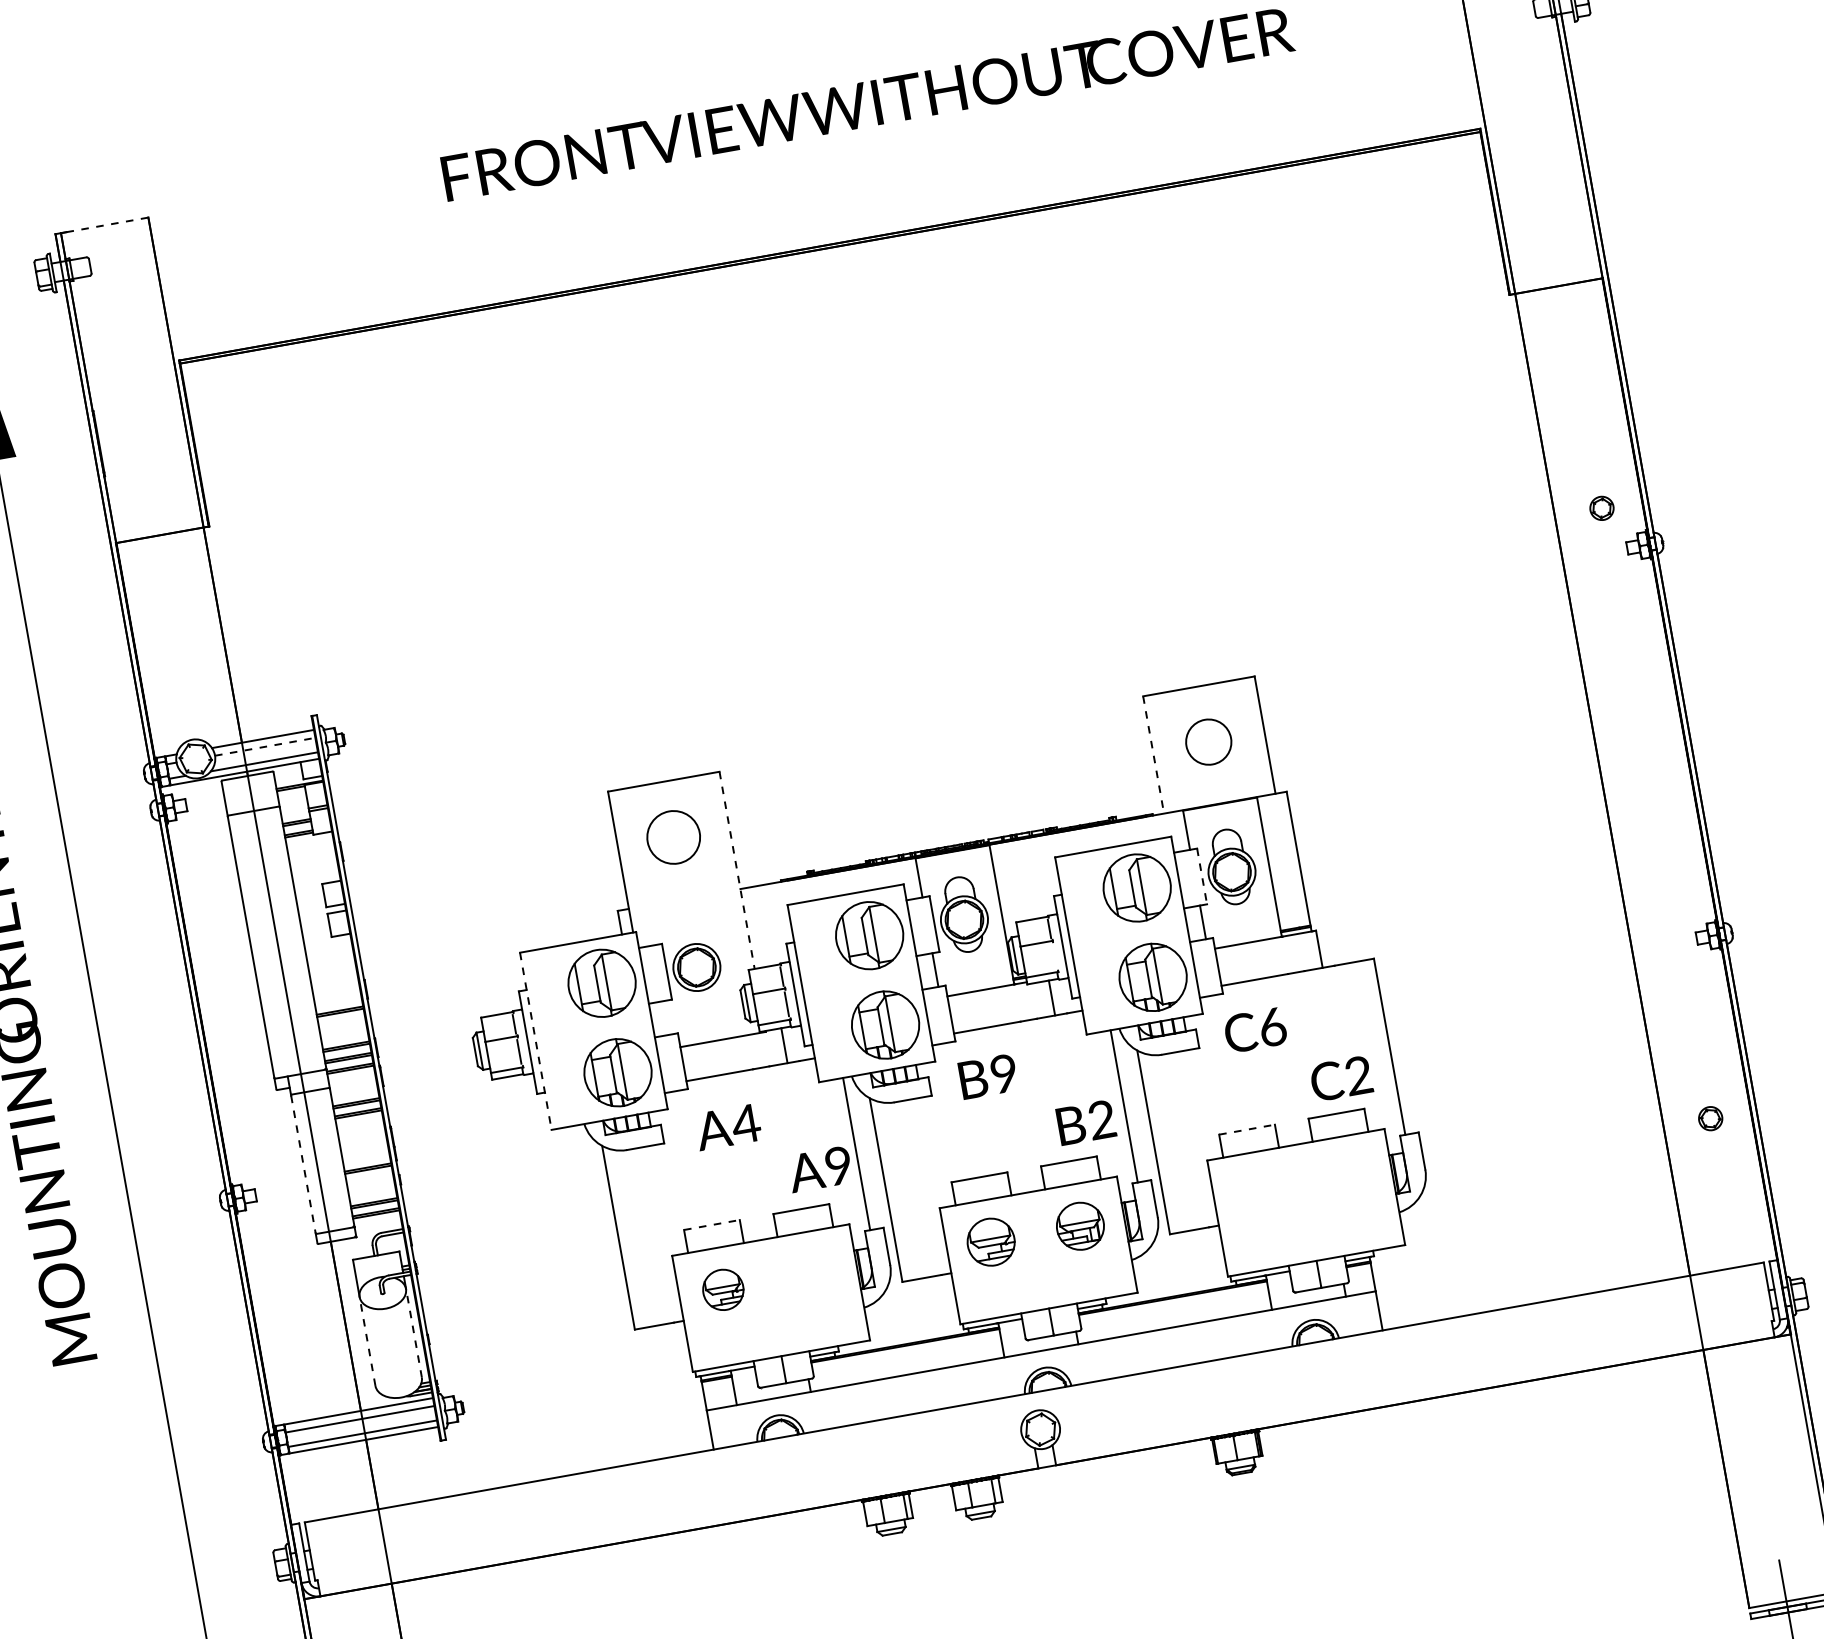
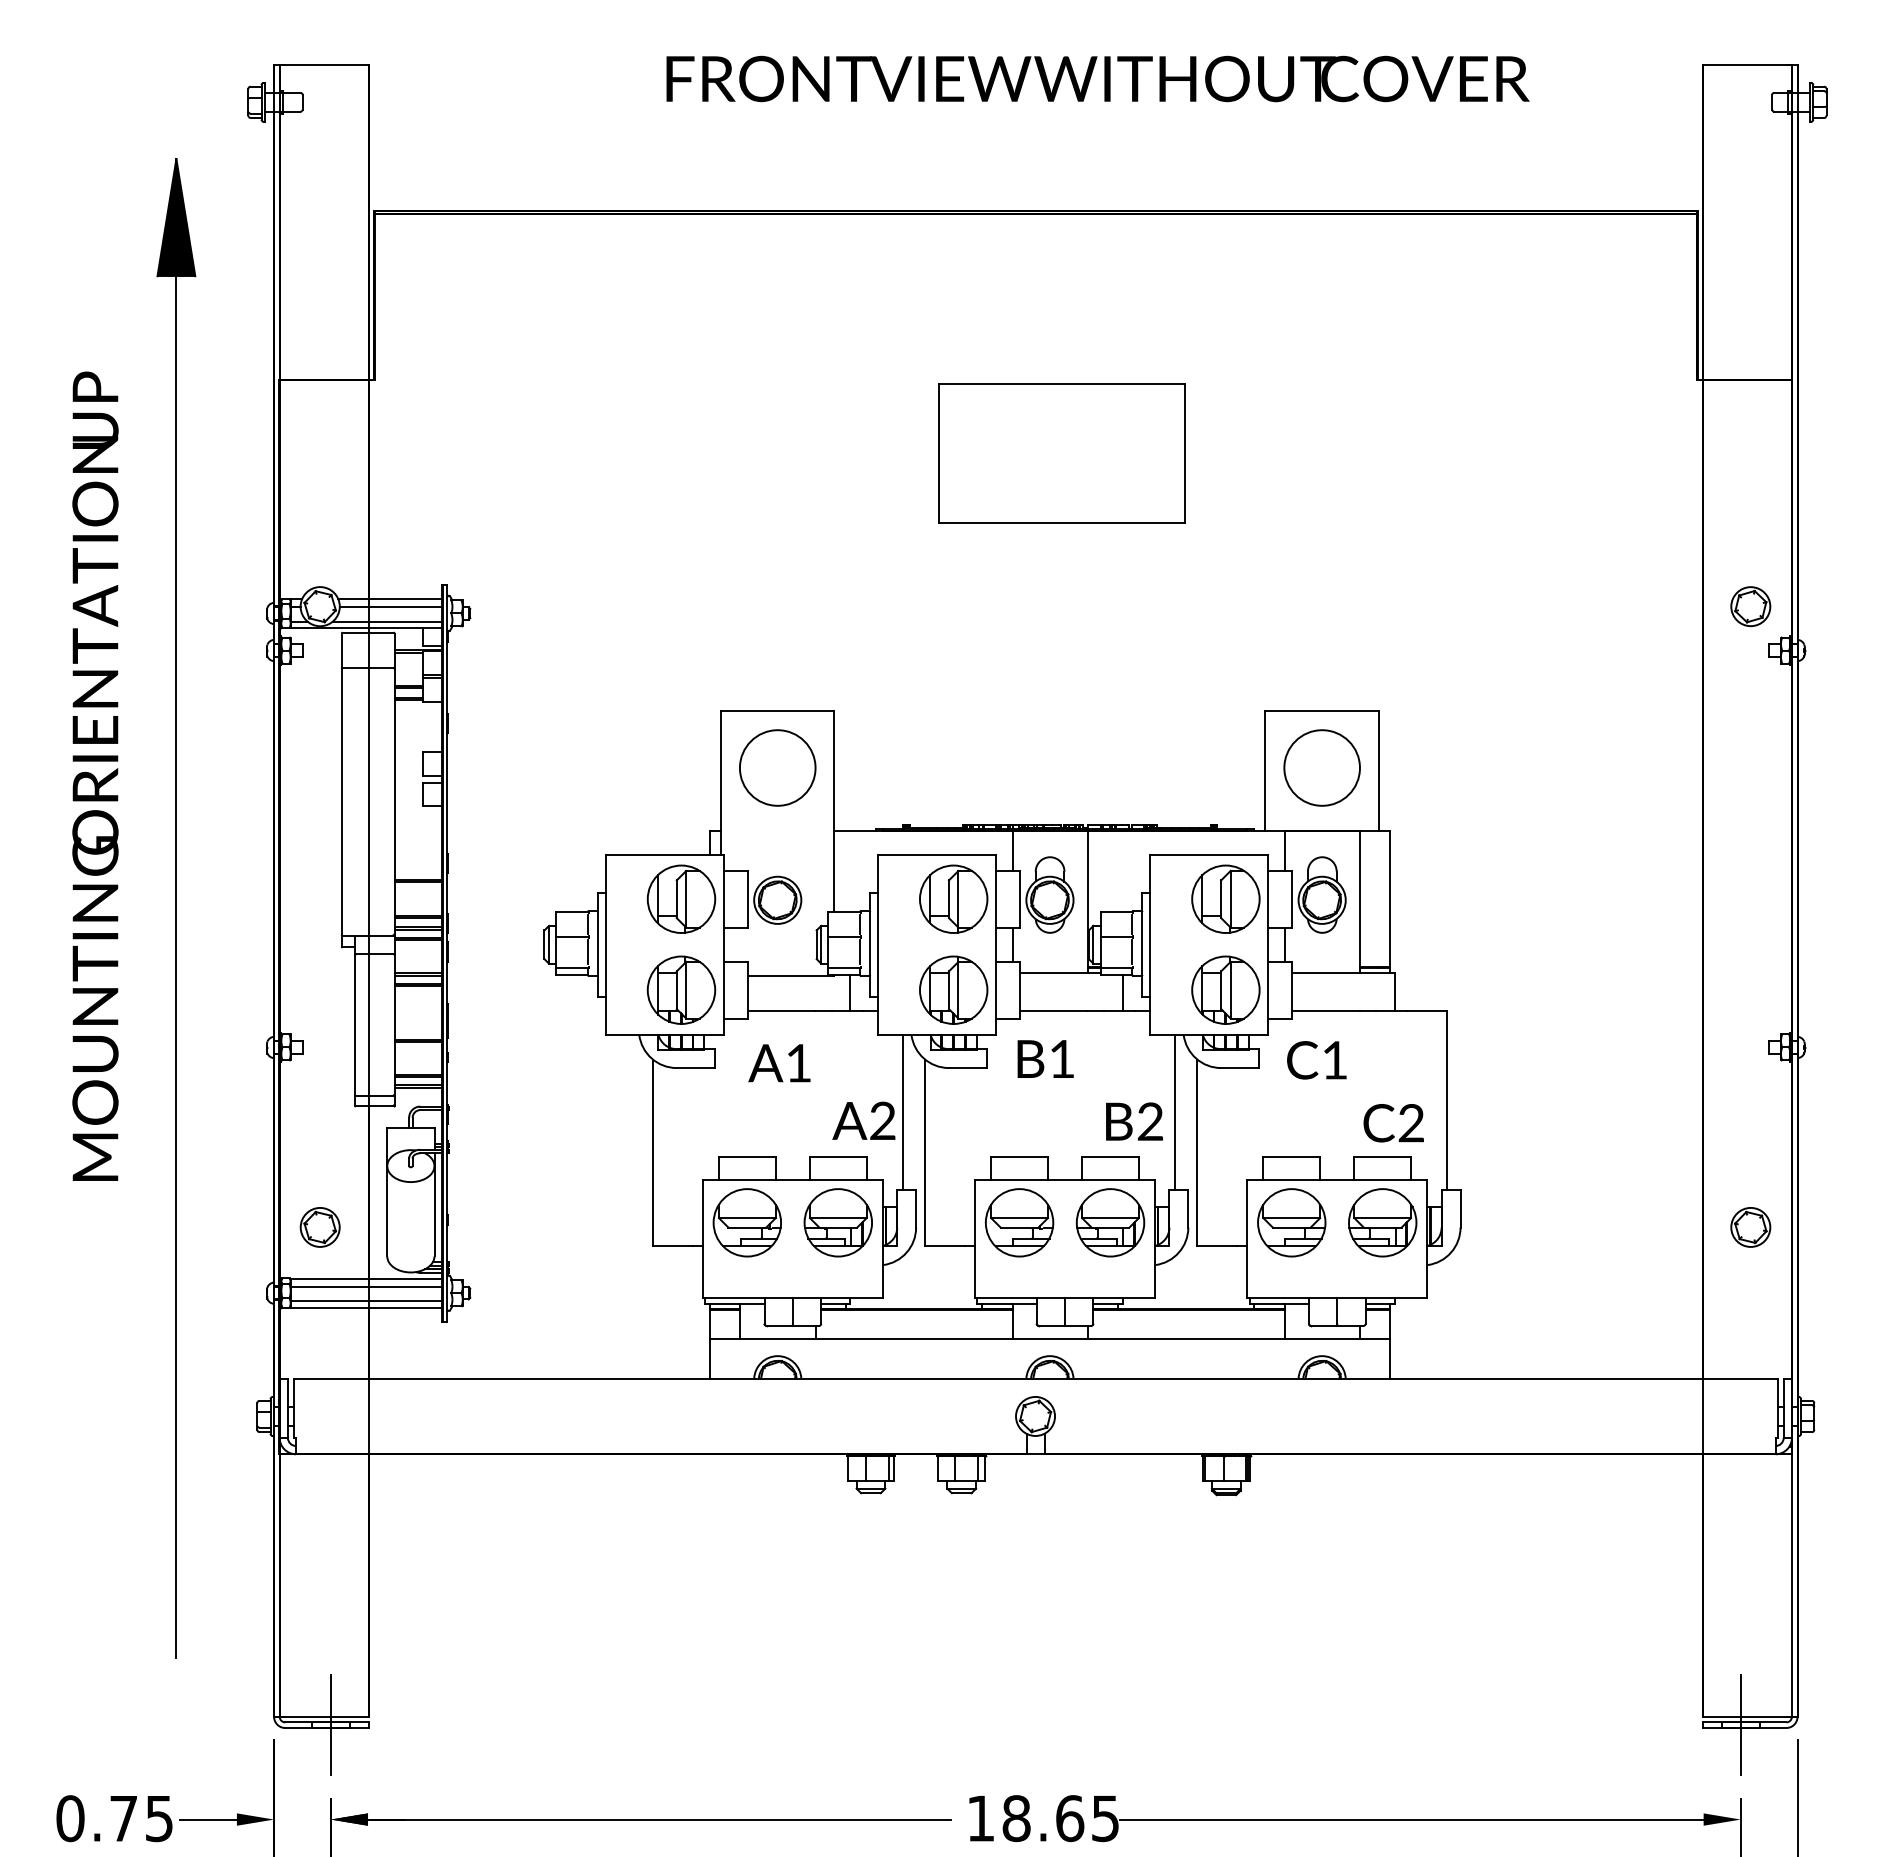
line: (107, 224) -> (326, 64), dashed -> solid
part: (897, 478) -> (1061, 453), added
part: (1601, 508) -> (1750, 606), size x1.67
circle: (1208, 741) -> (1321, 767), size x1.67
line: (265, 746) -> (391, 606), dashed -> solid
line: (1153, 754) -> (1265, 770), dashed -> solid
circle: (673, 836) -> (777, 767), size x1.43
line: (737, 871) -> (834, 812), dashed -> solid
line: (1201, 876) -> (1291, 899), dashed -> solid
line: (1054, 956) -> (1132, 952), added
text: (1272, 1027) -> (1334, 1060), C6 -> C1
line: (535, 1042) -> (605, 945), dashed -> solid
text: (1003, 1073) -> (1061, 1058), B9 -> B1
part: (1710, 1118) -> (1750, 1227), size x1.67
text: (745, 1124) -> (798, 1063), A4 -> A1
line: (1247, 1129) -> (1292, 1156), dashed -> solid
line: (303, 1164) -> (355, 1025), dashed -> solid
text: (838, 1165) -> (882, 1120), A9 -> A2
part: (1347, 1178) -> (1382, 1222), added
part: (1258, 1194) -> (1291, 1222), added
line: (712, 1224) -> (747, 1156), dashed -> solid
part: (1080, 1225) -> (1110, 1222), size x1.43
part: (990, 1241) -> (1019, 1222), size x1.43
part: (812, 1273) -> (837, 1222), added
part: (722, 1289) -> (746, 1222), size x1.67
line: (413, 1332) -> (434, 1210), dashed -> solid
line: (367, 1340) -> (387, 1210), dashed -> solid
part: (303, 1369) -> (319, 1227), added

